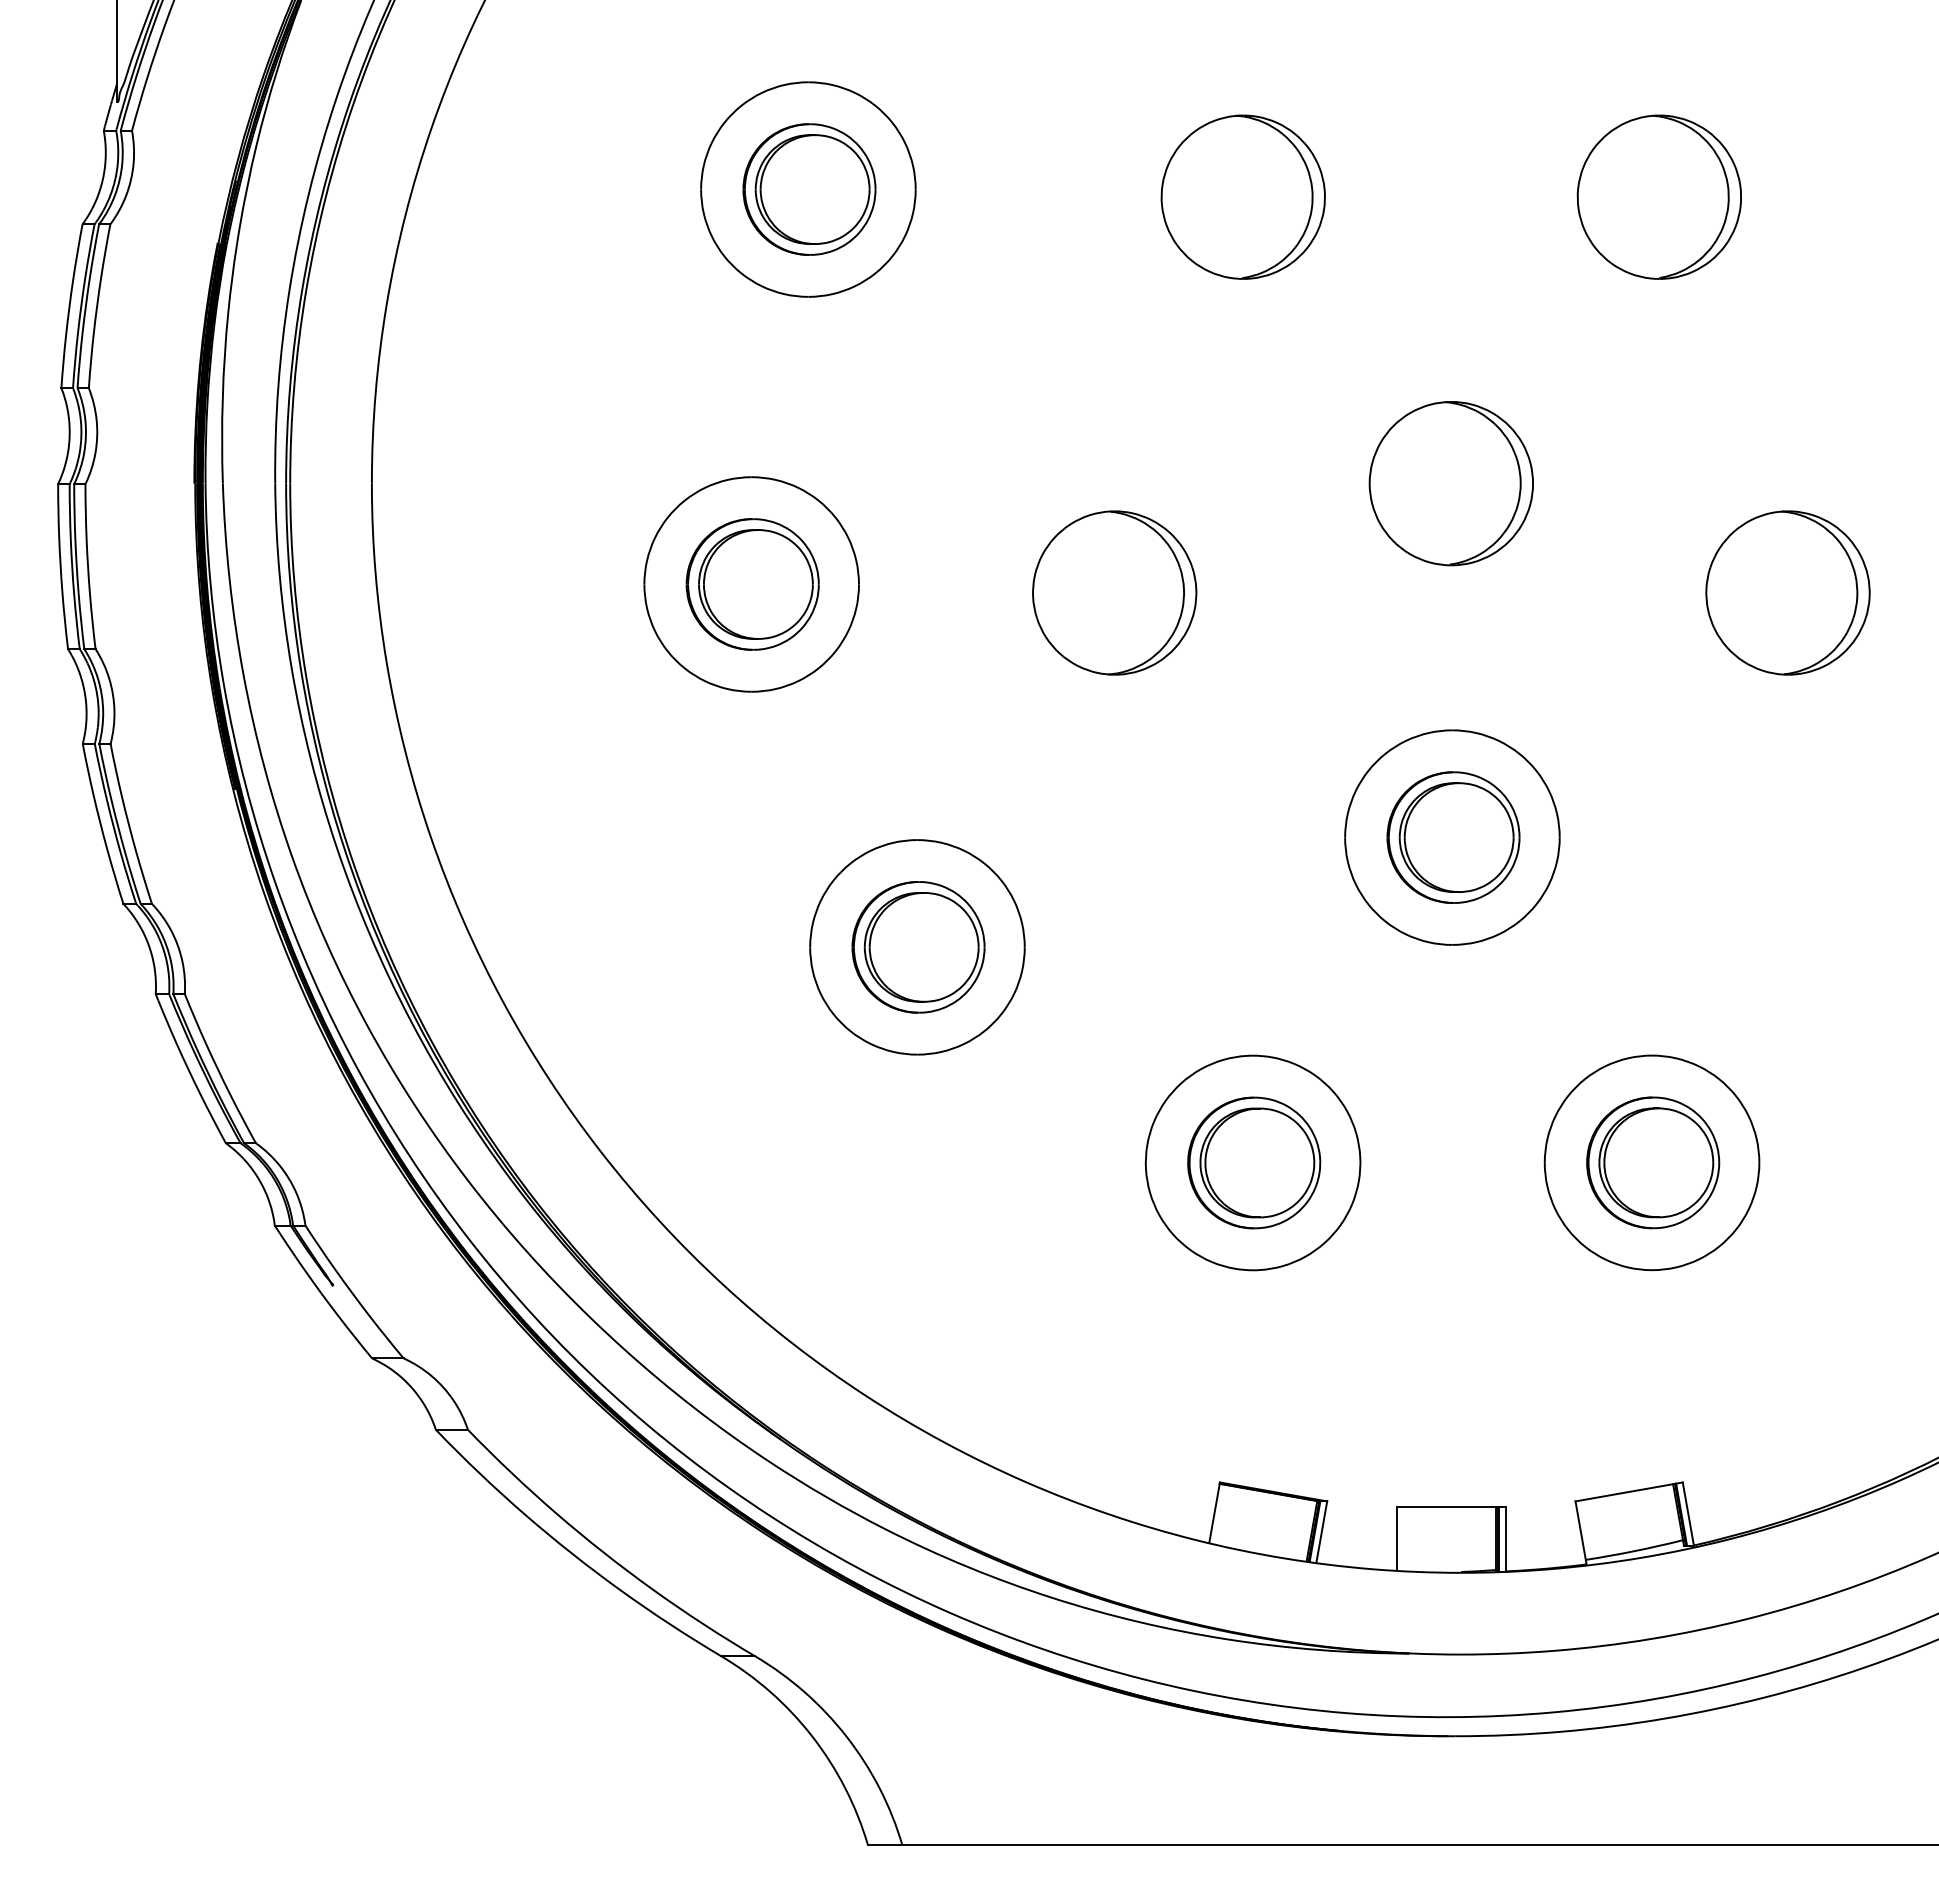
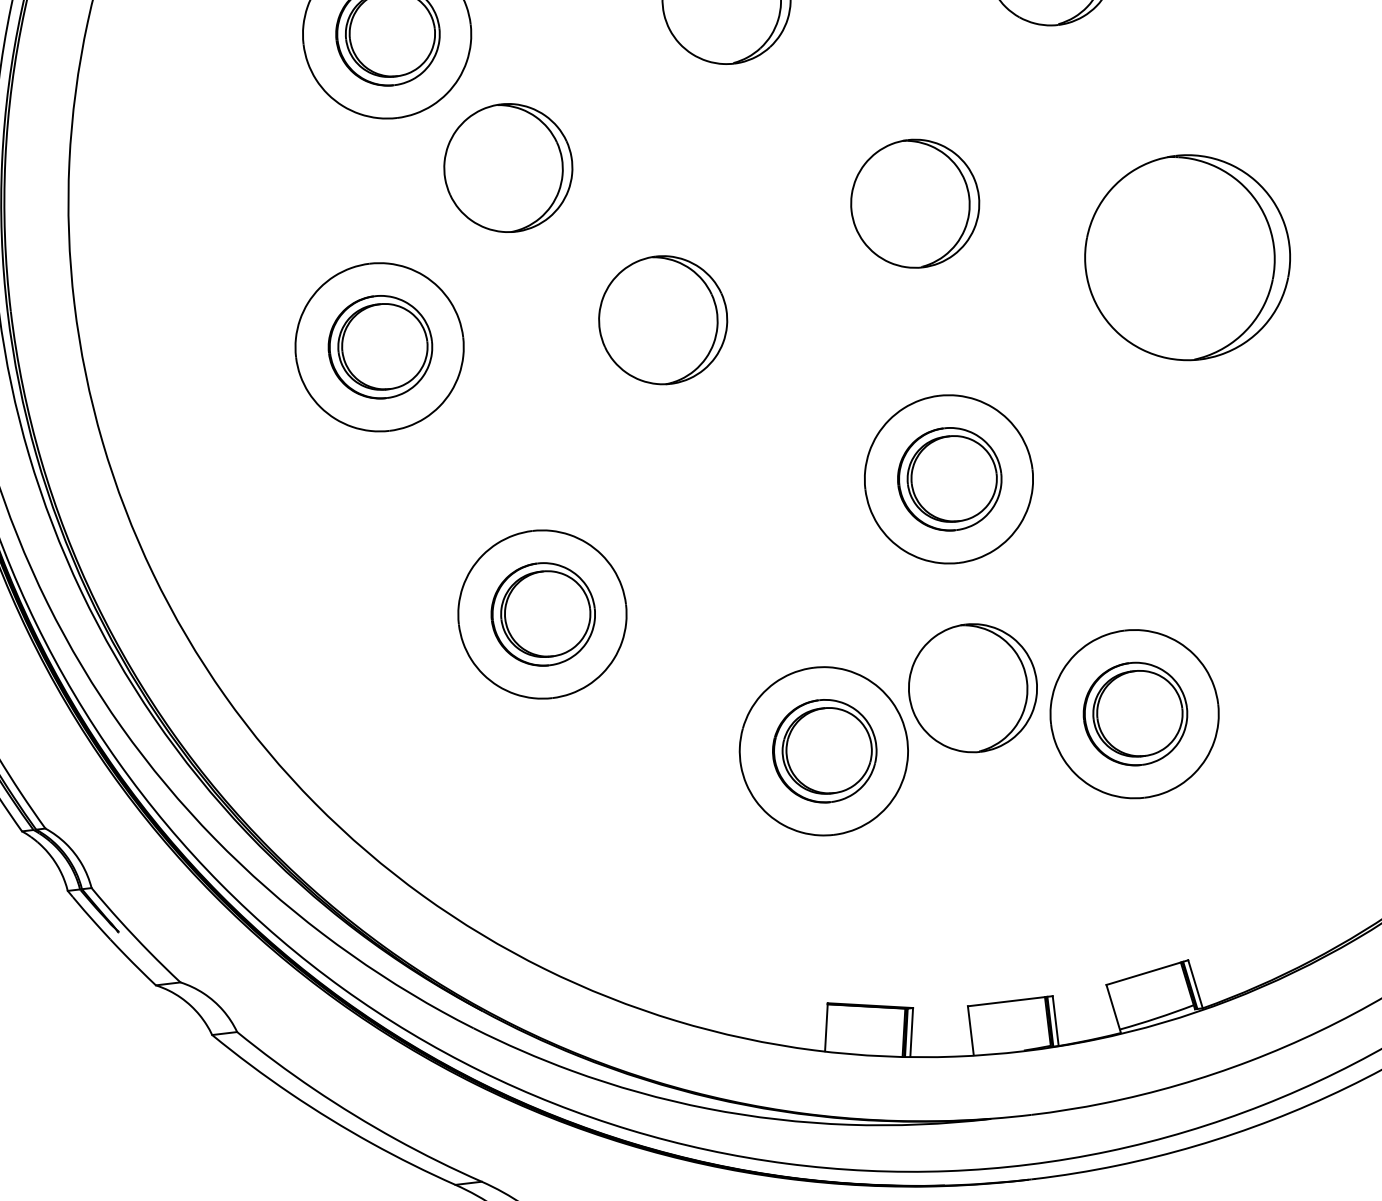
part: (941, 376) -> (508, 167), added
part: (1787, 592) -> (1187, 257), size x1.6
part: (1450, 1105) -> (972, 688), added

